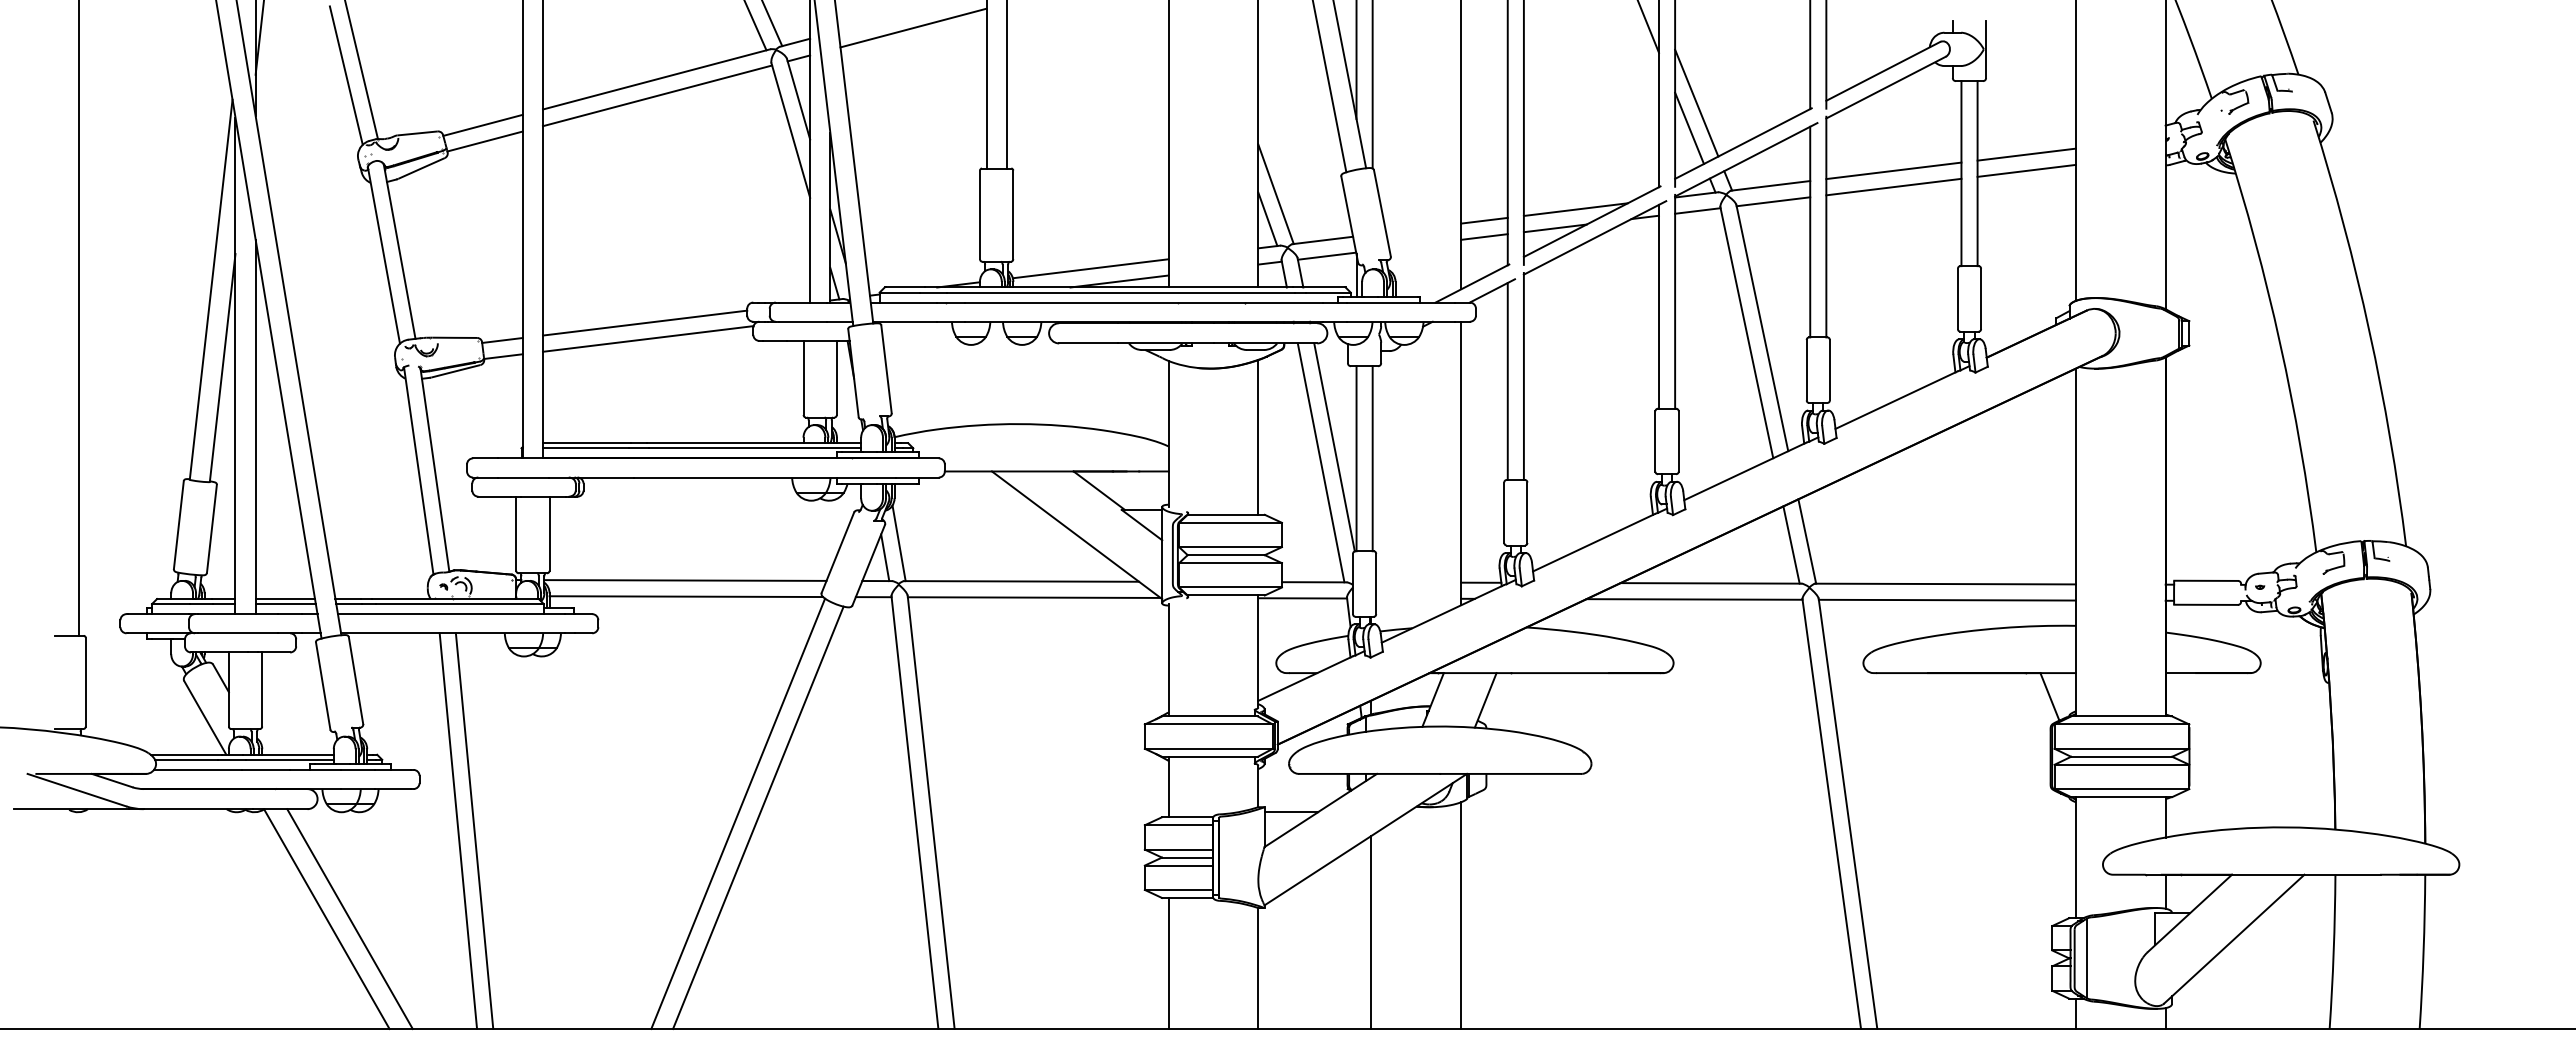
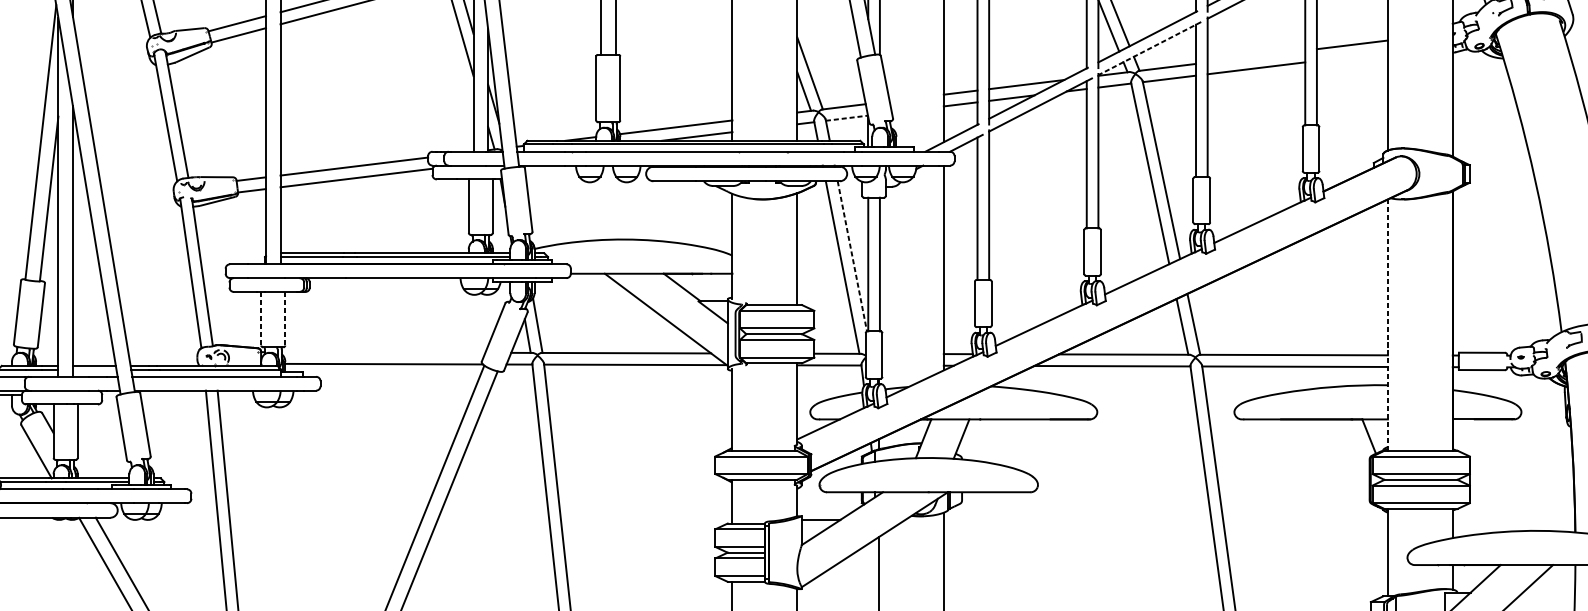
line: (1745, 160) -> (1149, 49), solid -> dashed
line: (1893, 170) -> (1256, 56), removed
line: (2026, 170) -> (1352, 56), removed
line: (1327, 256) -> (847, 118), solid -> dashed
line: (1334, 447) -> (852, 256), solid -> dashed
line: (516, 534) -> (261, 319), solid -> dashed
line: (549, 534) -> (285, 319), solid -> dashed
line: (2075, 541) -> (1387, 324), solid -> dashed
line: (685, 580) -> (383, 352), removed
line: (285, 604) -> (94, 369), removed

